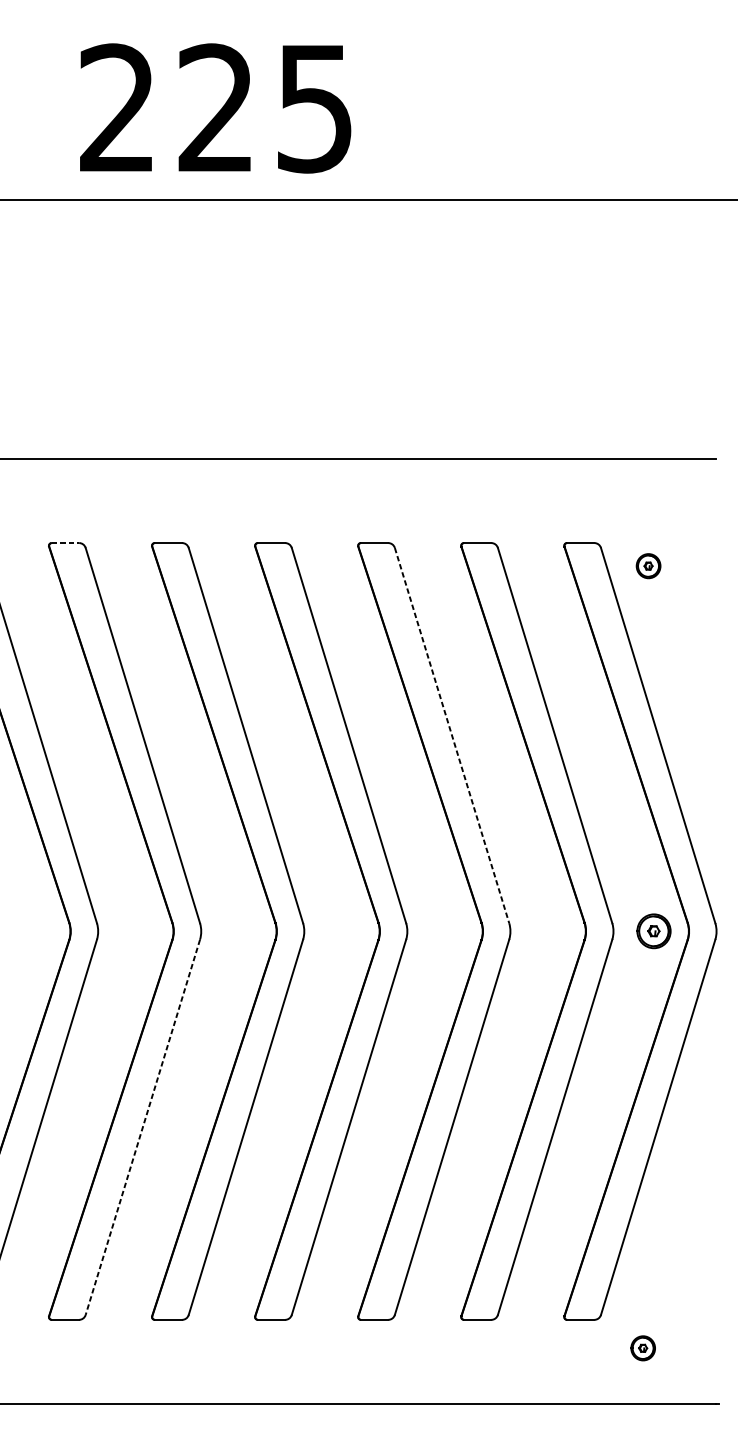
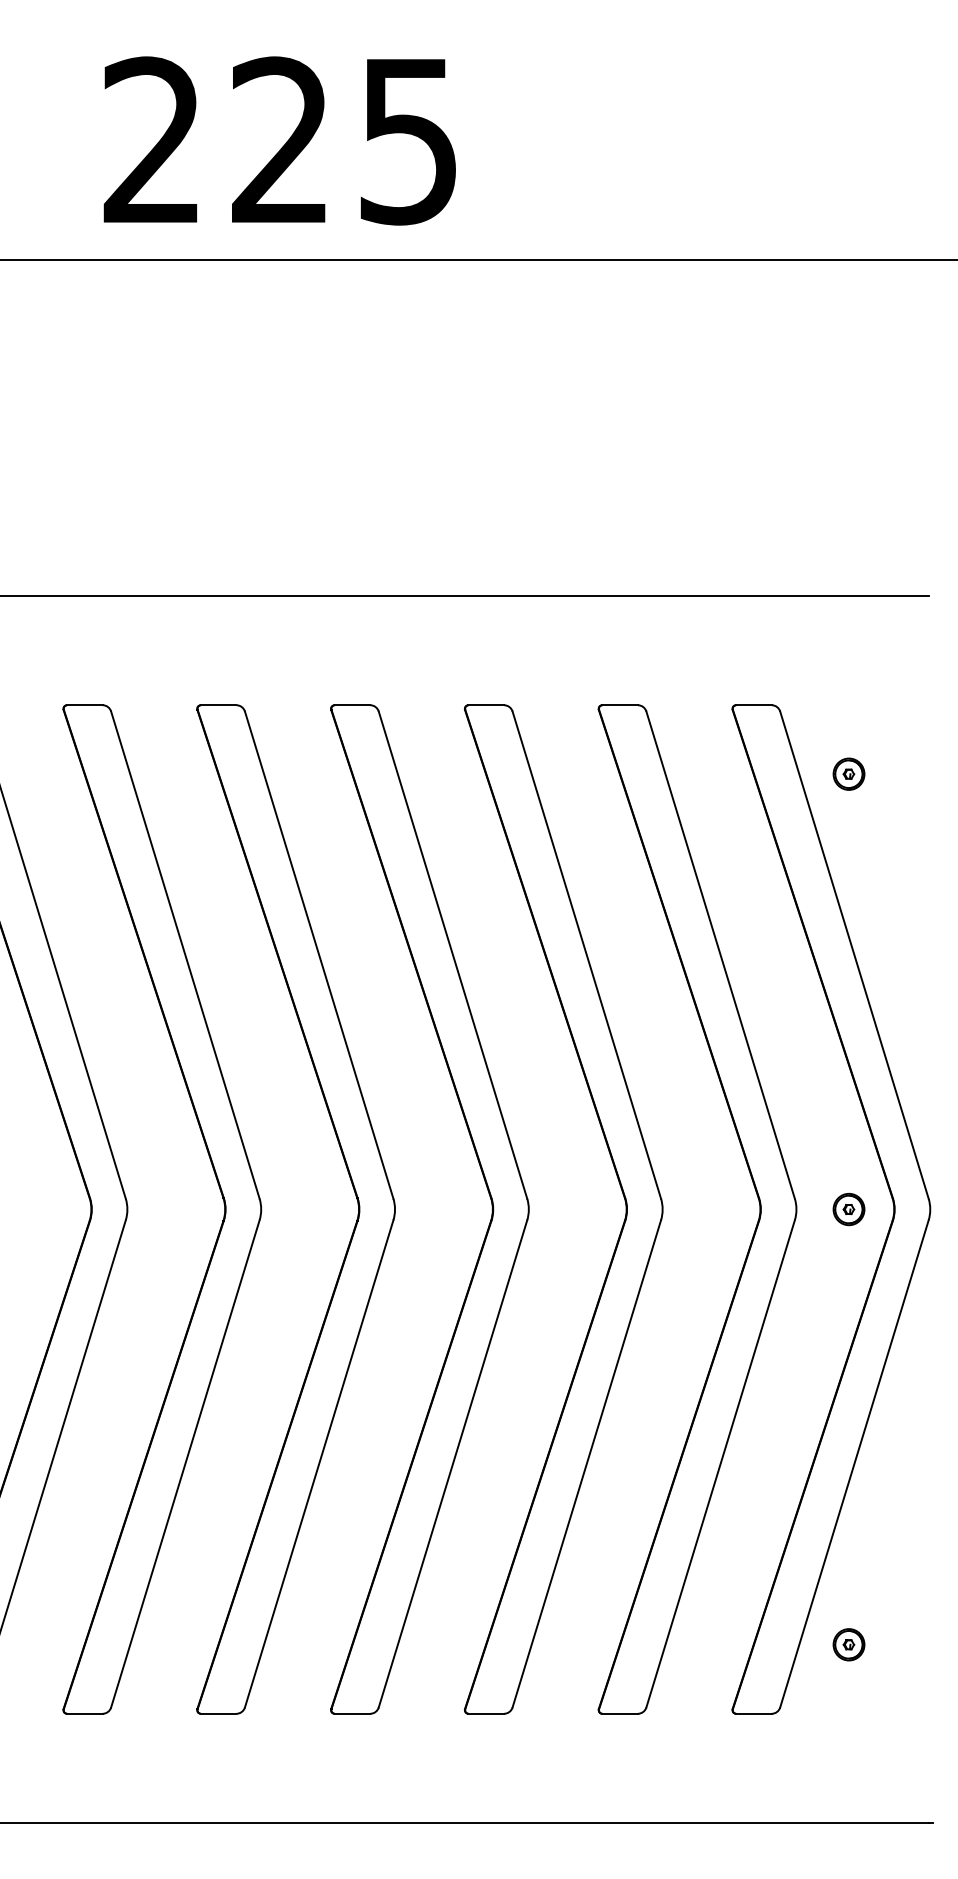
line: (65, 543) -> (84, 705), dashed -> solid
part: (648, 565) -> (848, 773), moved
line: (451, 735) -> (586, 955), dashed -> solid
part: (653, 931) -> (848, 1209), size x0.71
line: (142, 1127) -> (185, 1463), dashed -> solid
part: (642, 1348) -> (848, 1644), moved

